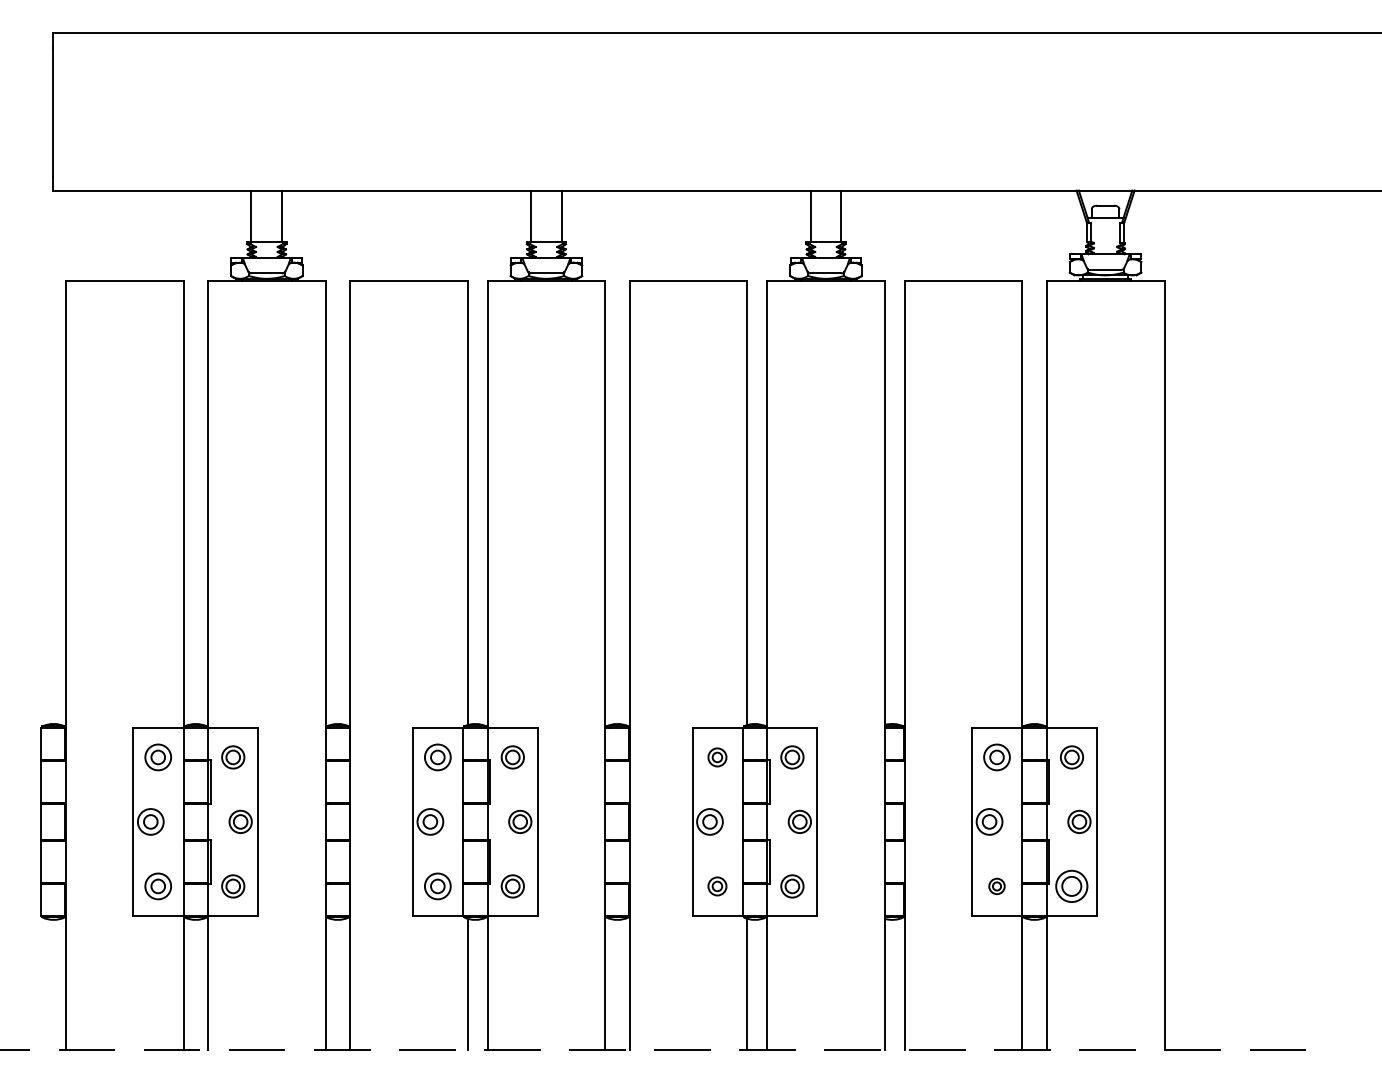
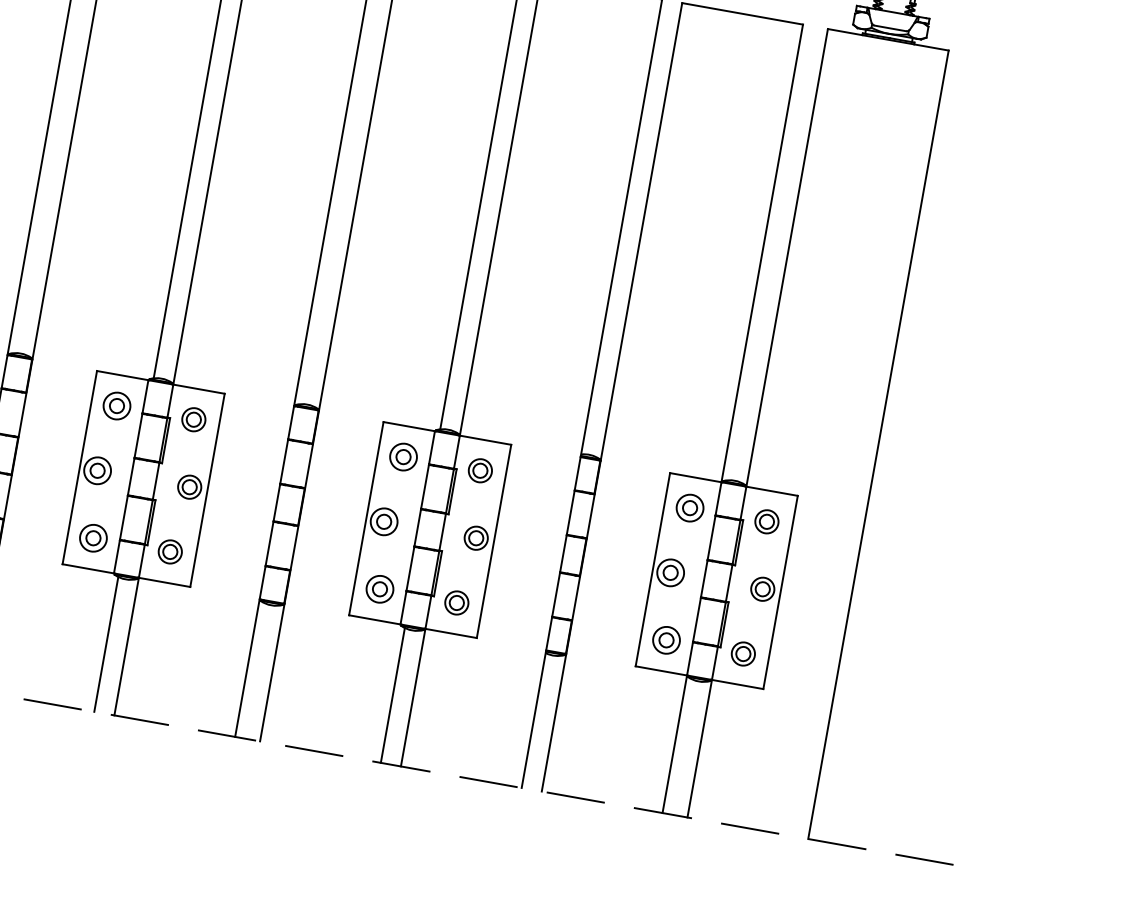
part: (717, 757) -> (403, 457), size x1.43
part: (717, 886) -> (380, 589), size x1.43
part: (996, 886) -> (665, 640), size x1.67
part: (1072, 886) -> (743, 654), size x0.71

